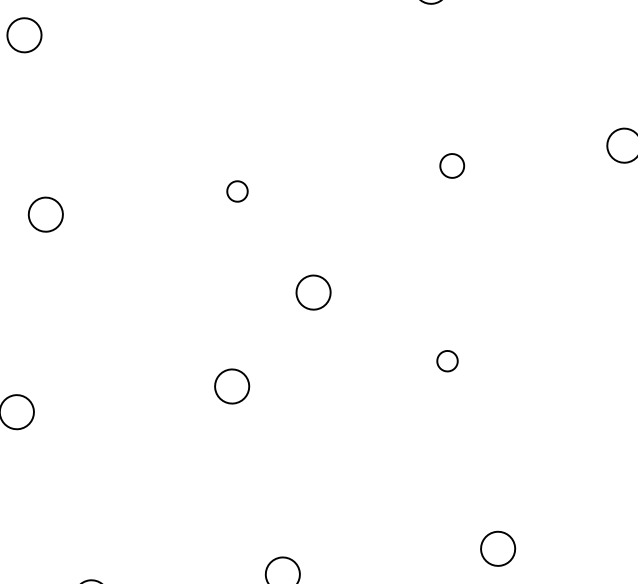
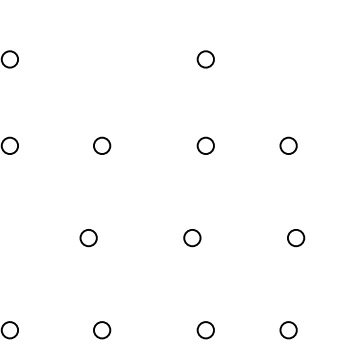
circle: (451, 165) -> (205, 145), size x1.43
circle: (237, 190) -> (102, 145), size x1.67
circle: (313, 293) -> (132, 198), removed
circle: (447, 361) -> (192, 238), size x1.67

